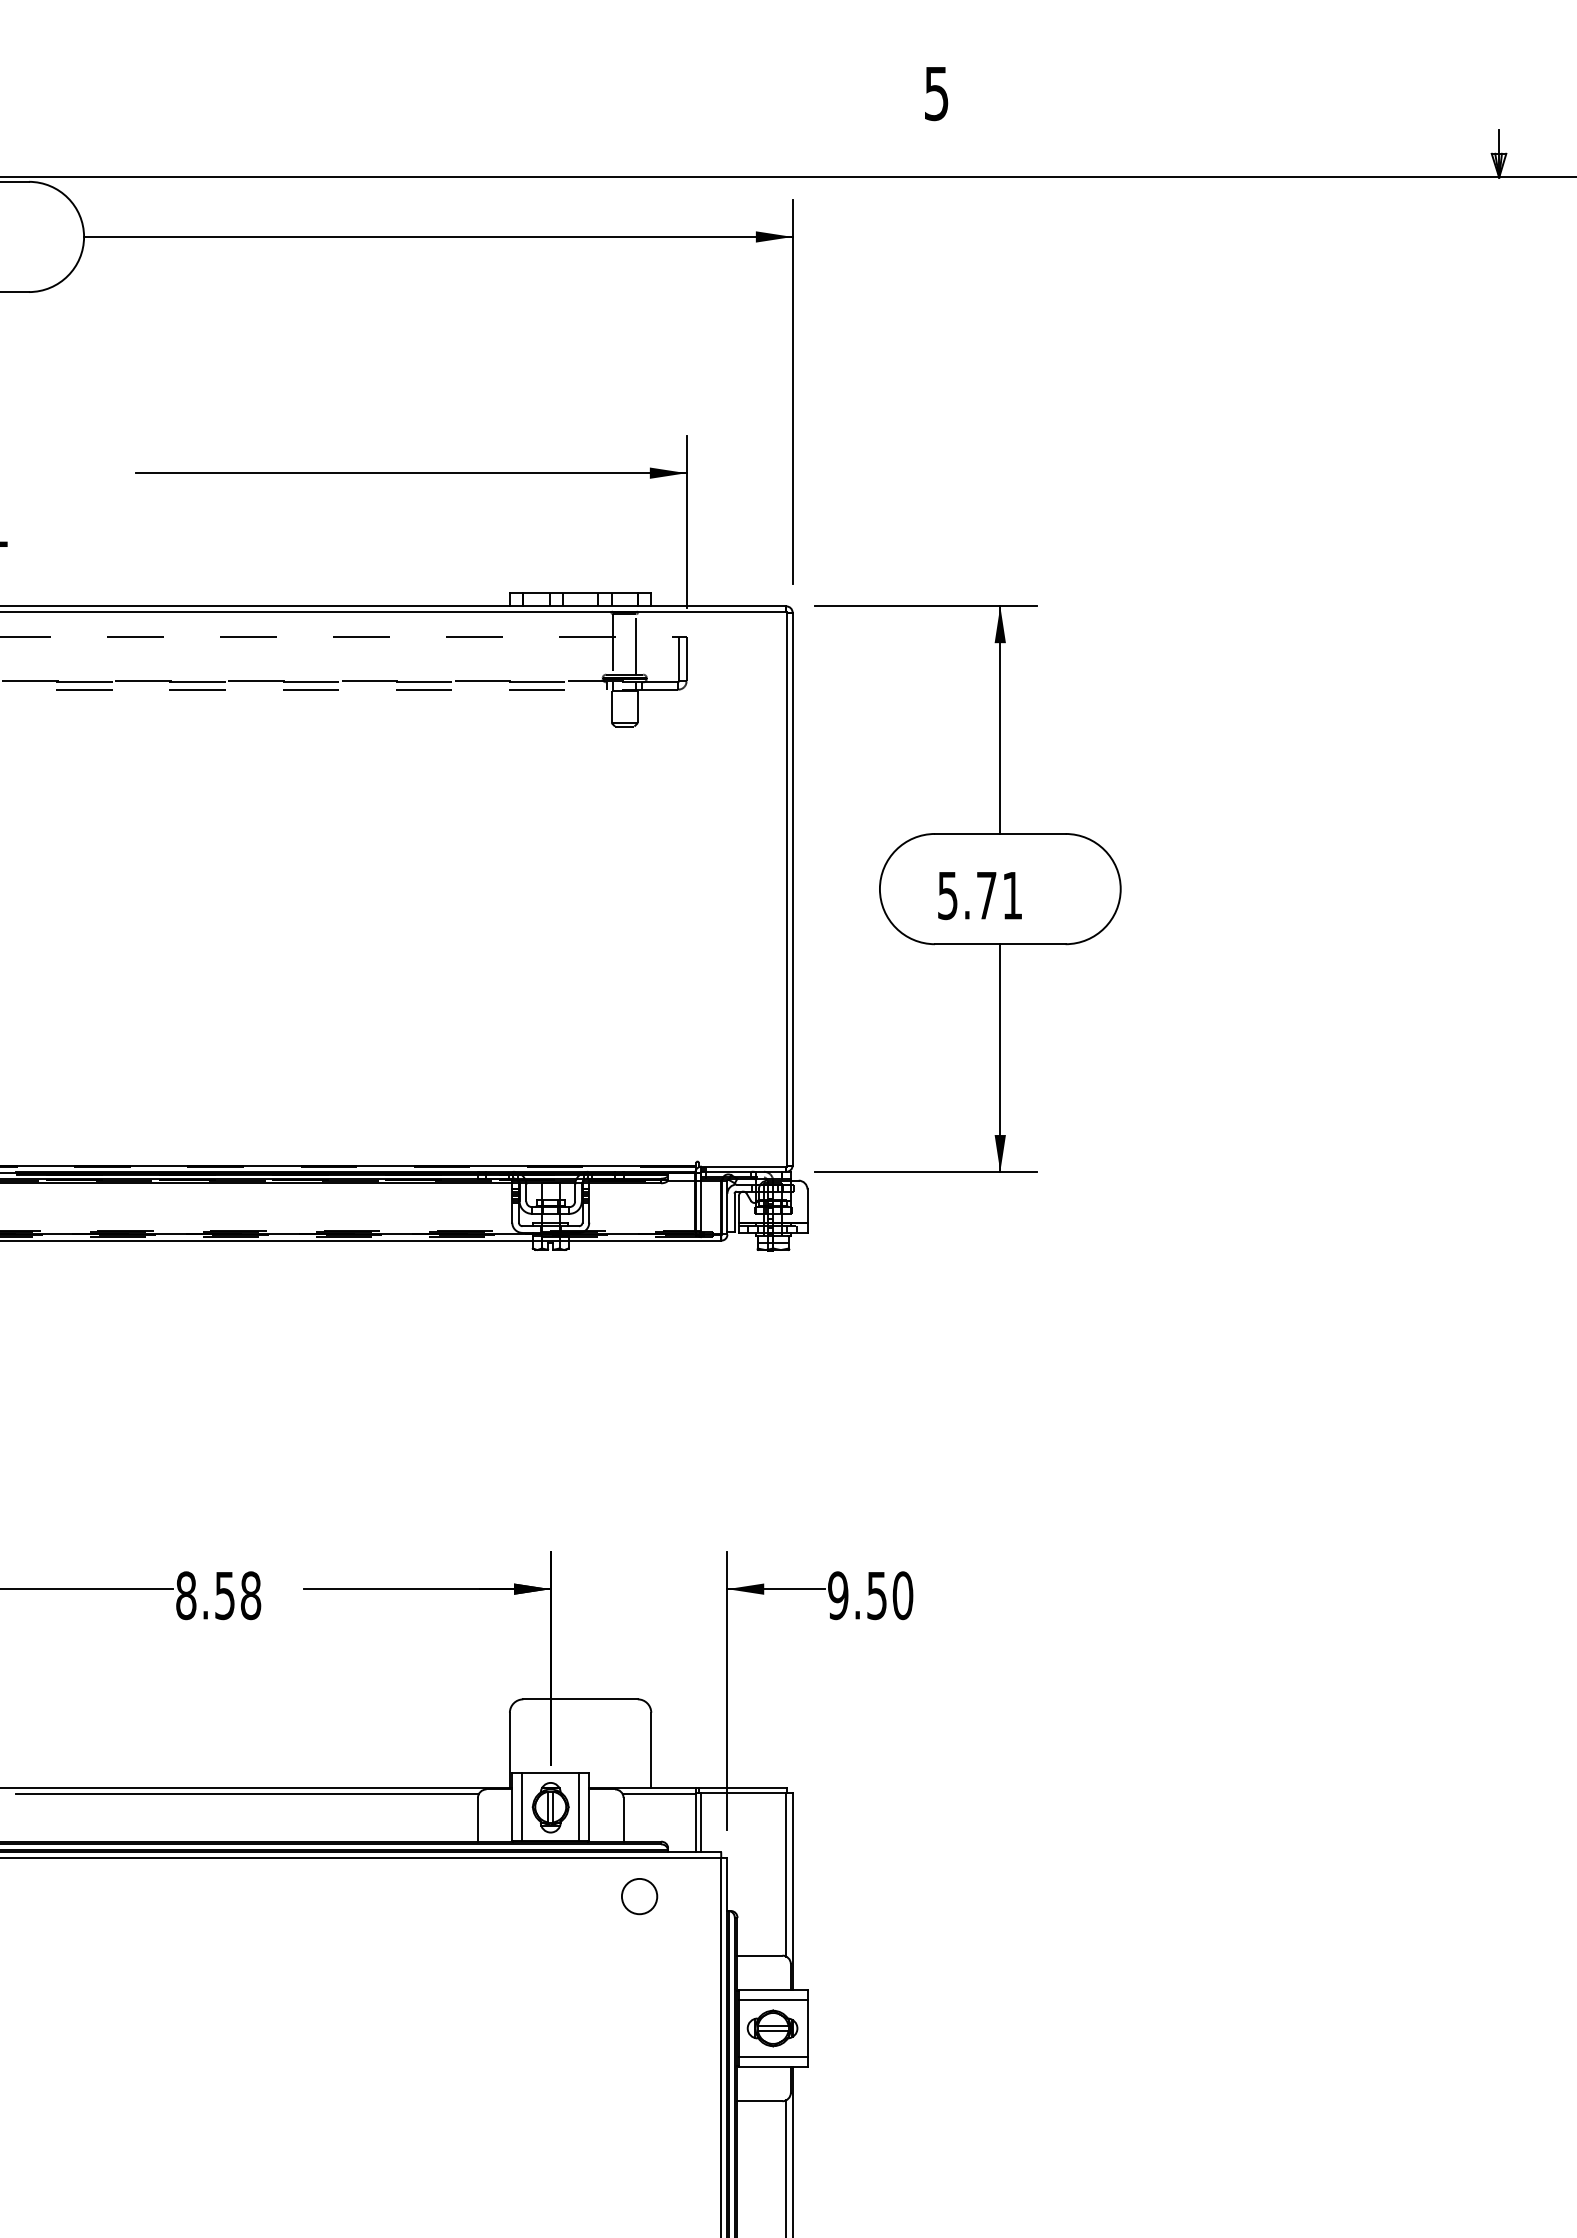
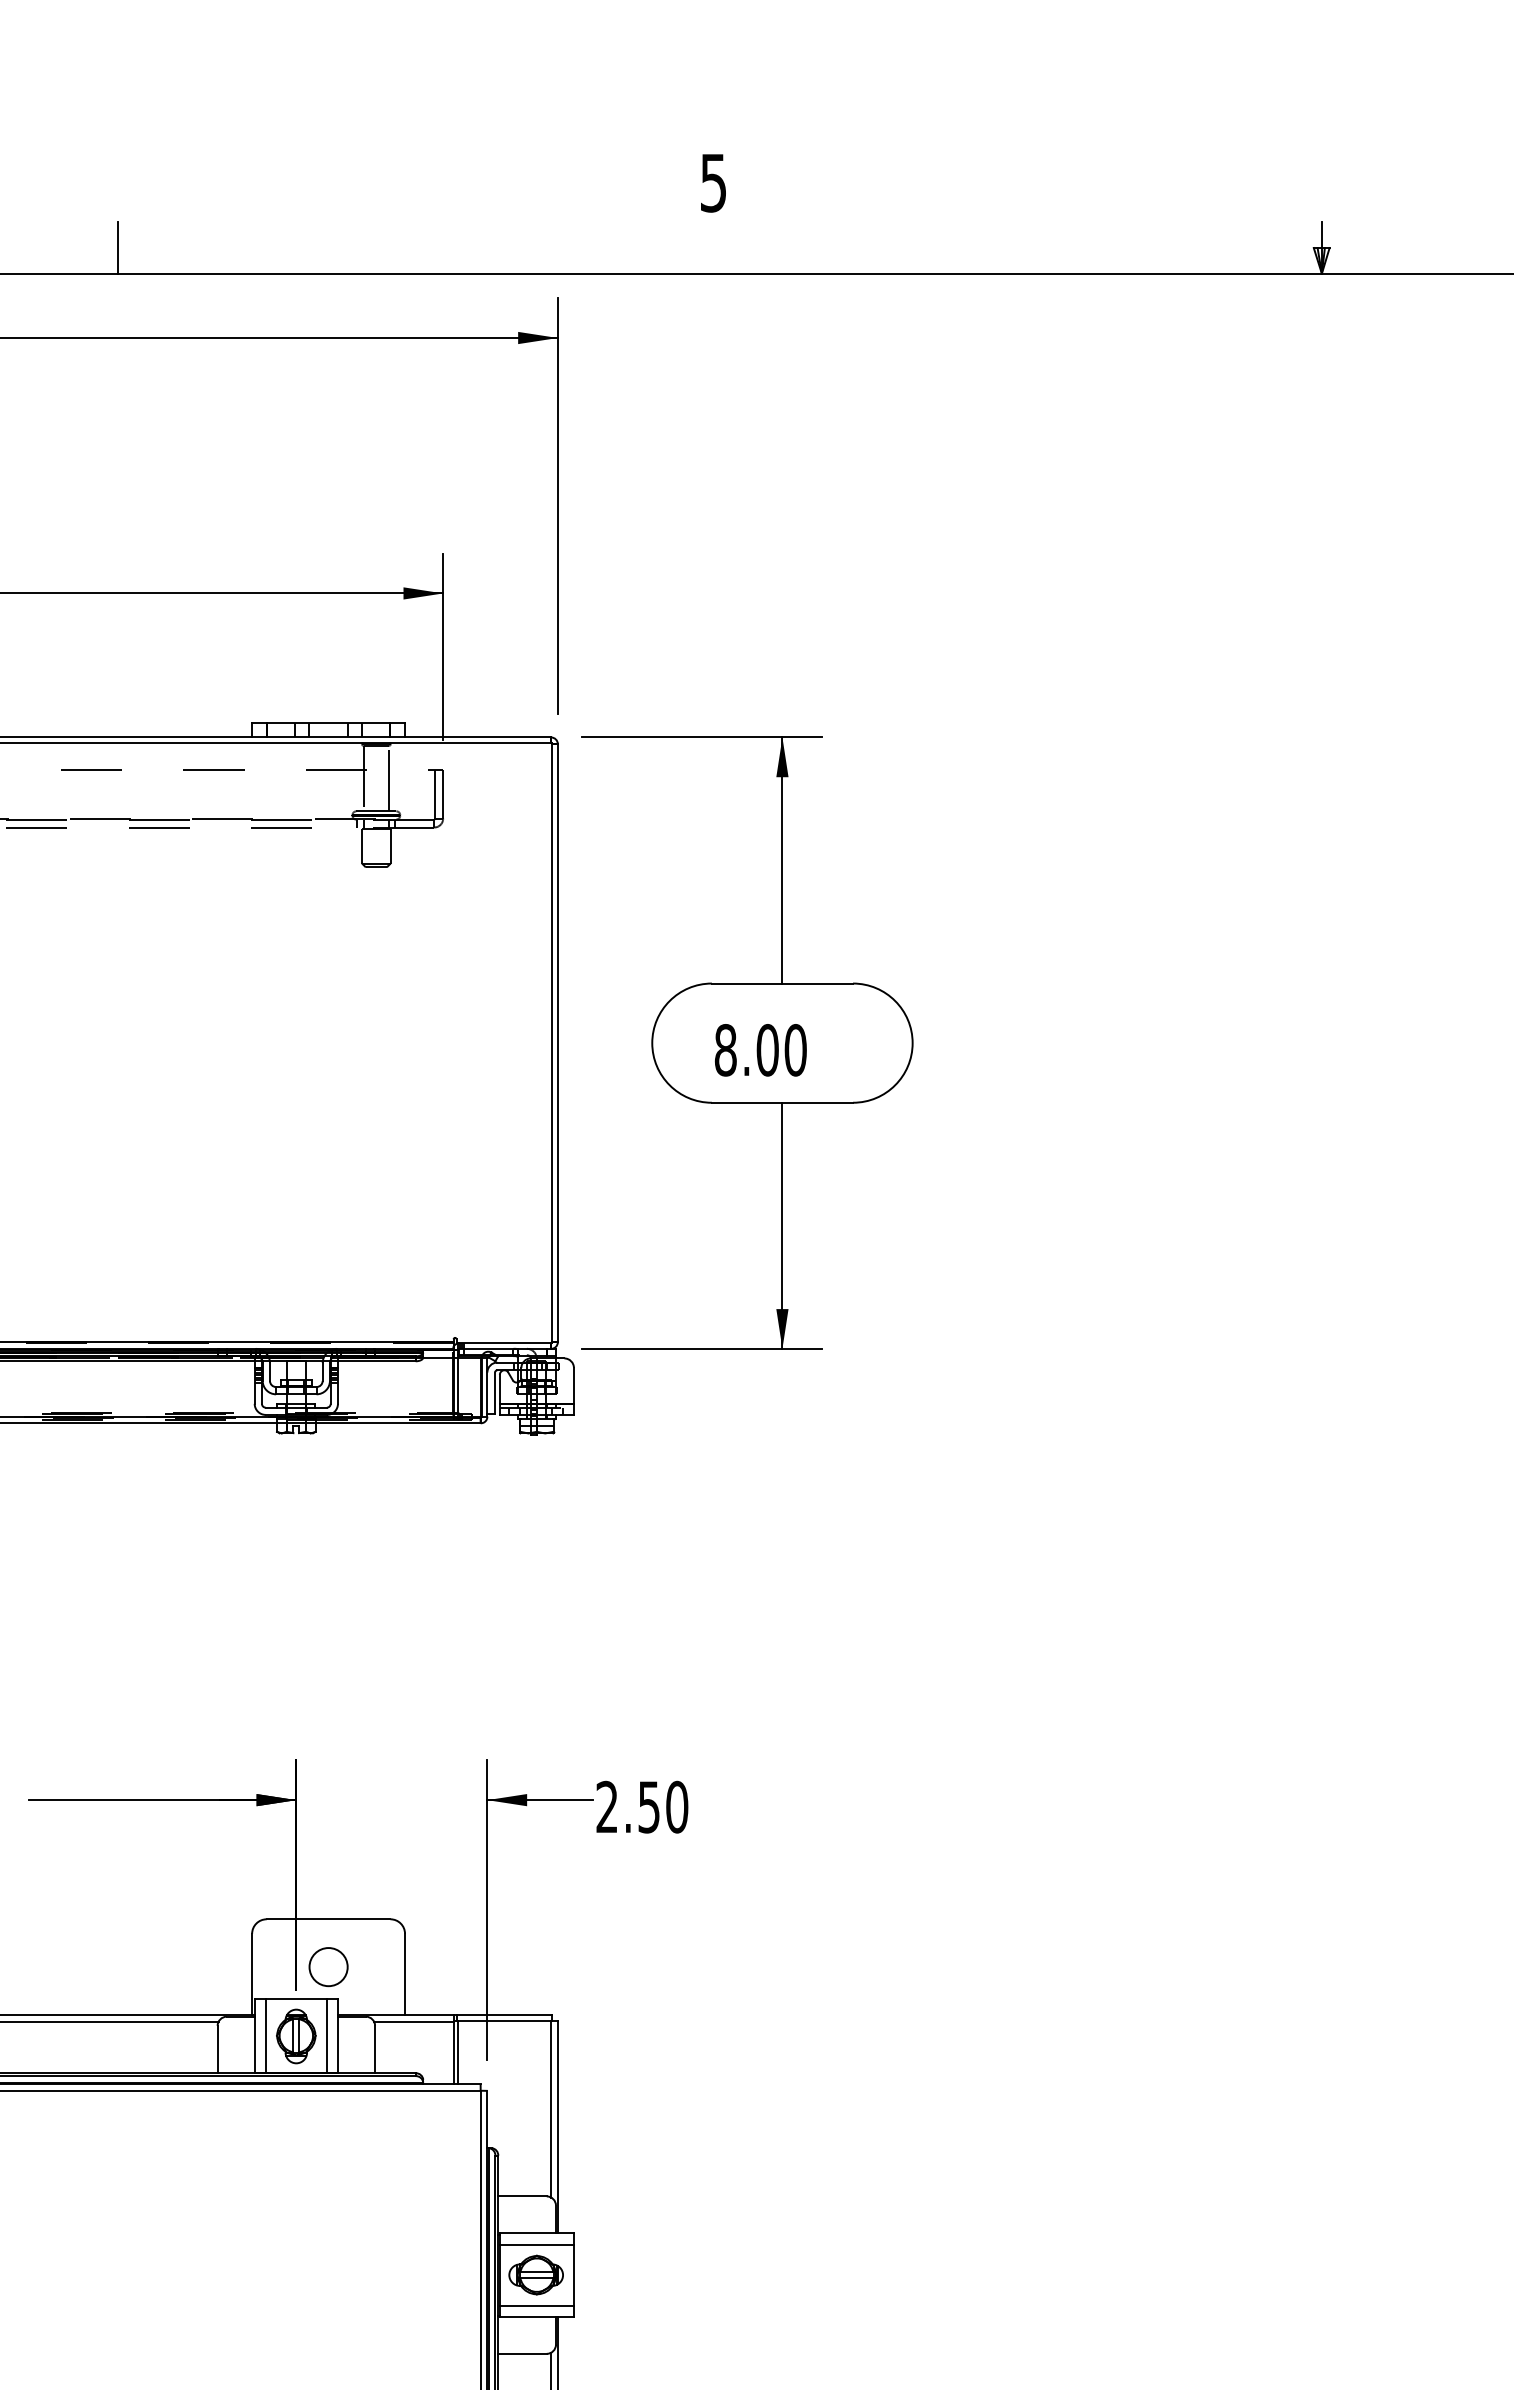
line: (386, 153) -> (118, 247), added
text: (979, 895) -> (759, 1050), 5.71 -> 8.00
text: (838, 1595) -> (607, 1806), 9.50 -> 2.50
circle: (639, 1896) -> (328, 1967), moved

